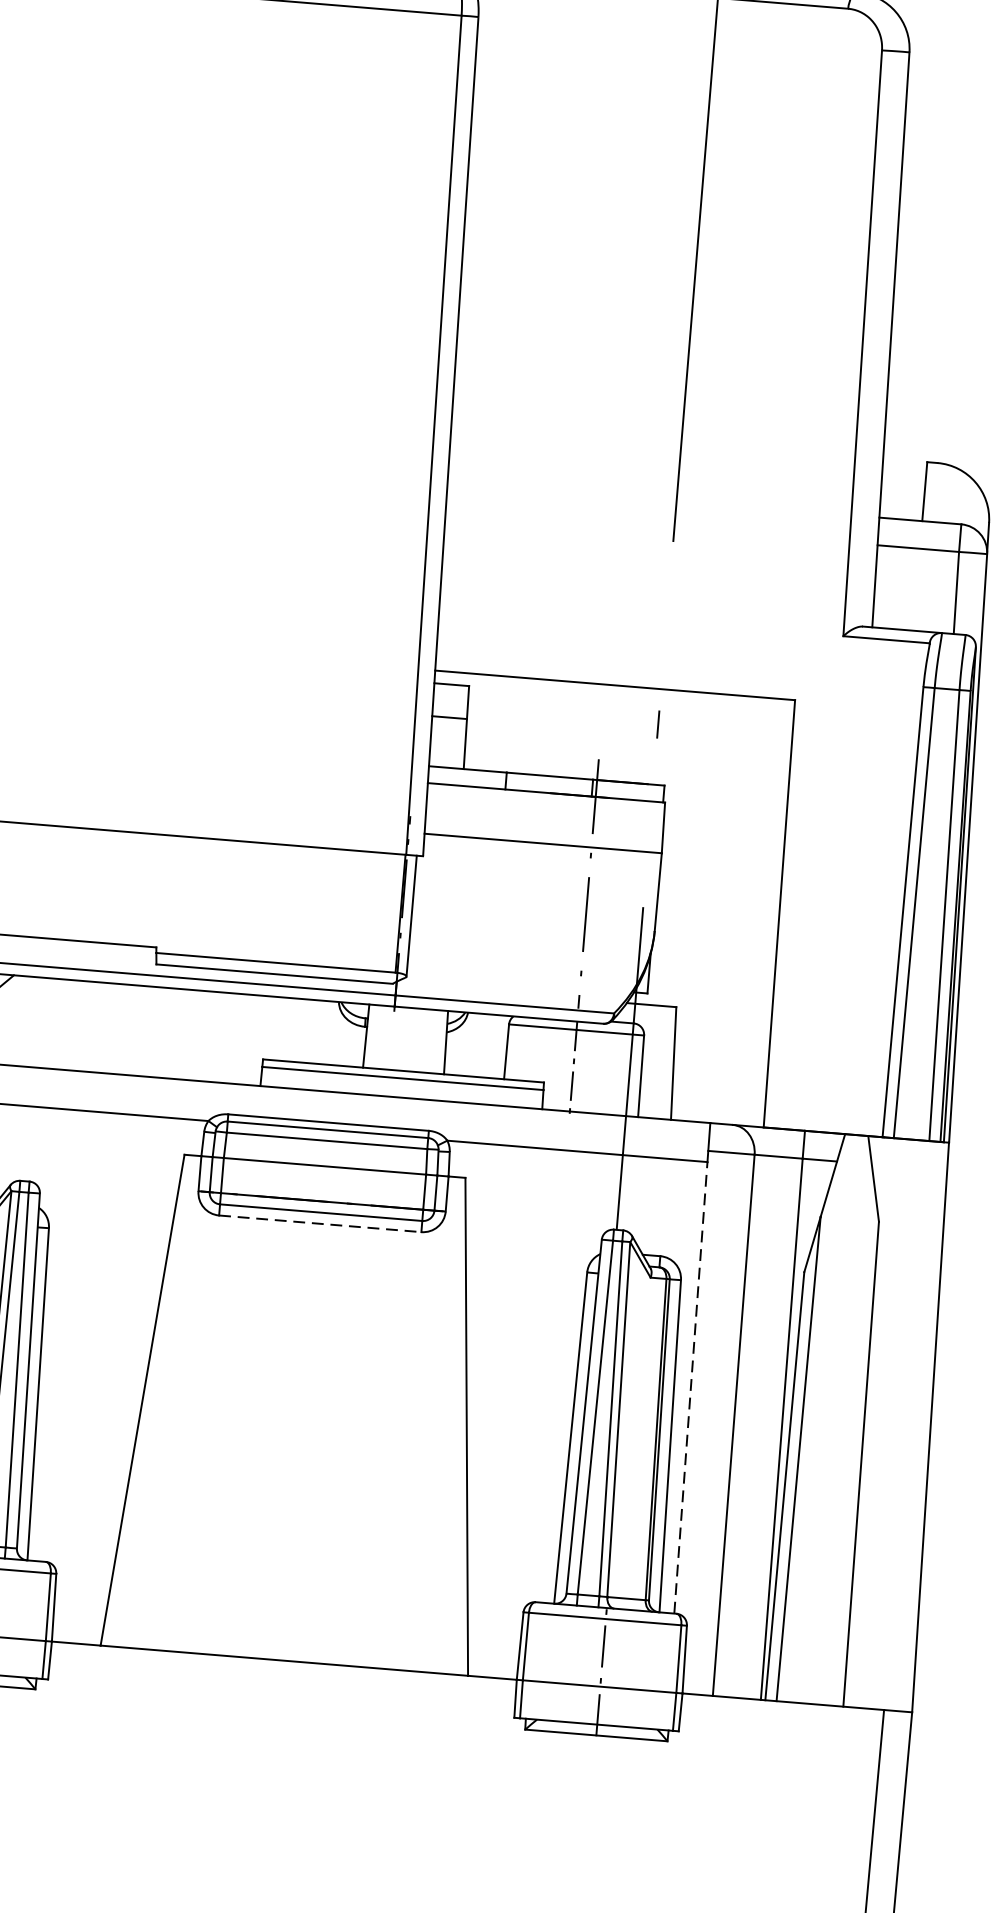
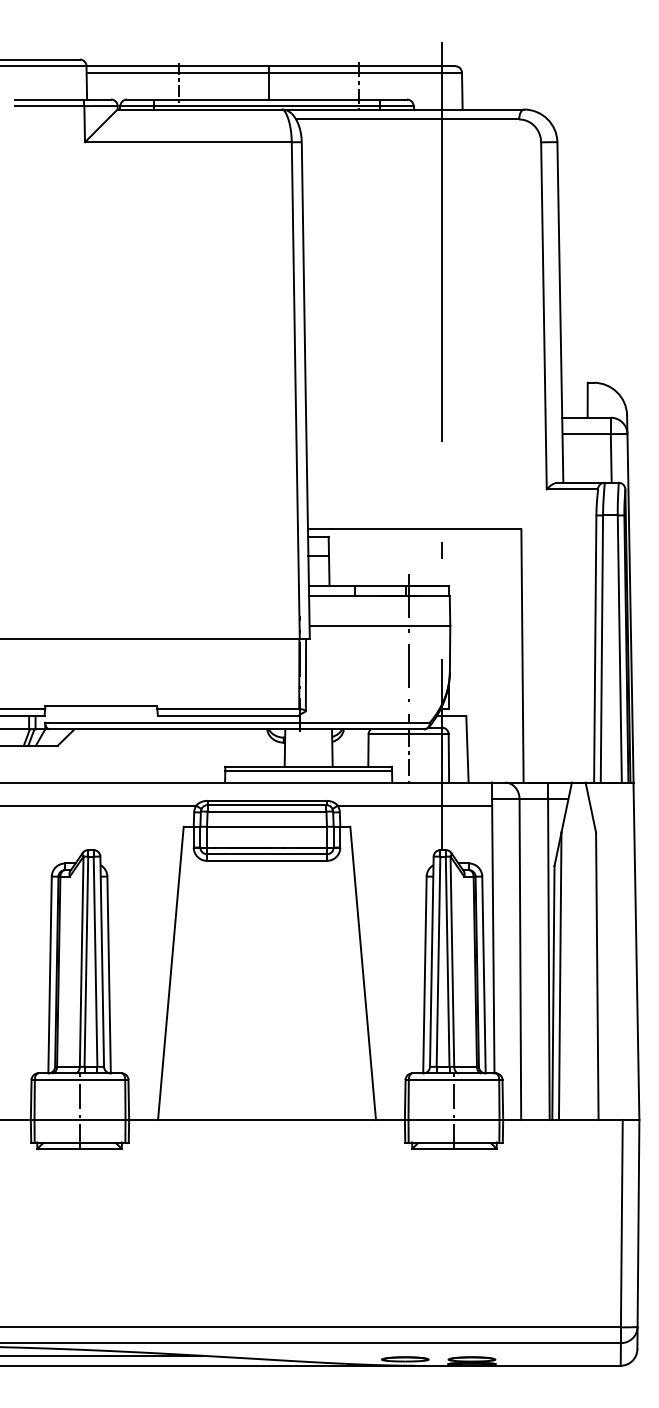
line: (321, 1223) -> (267, 860), dashed -> solid
line: (691, 1387) -> (493, 939), dashed -> solid

